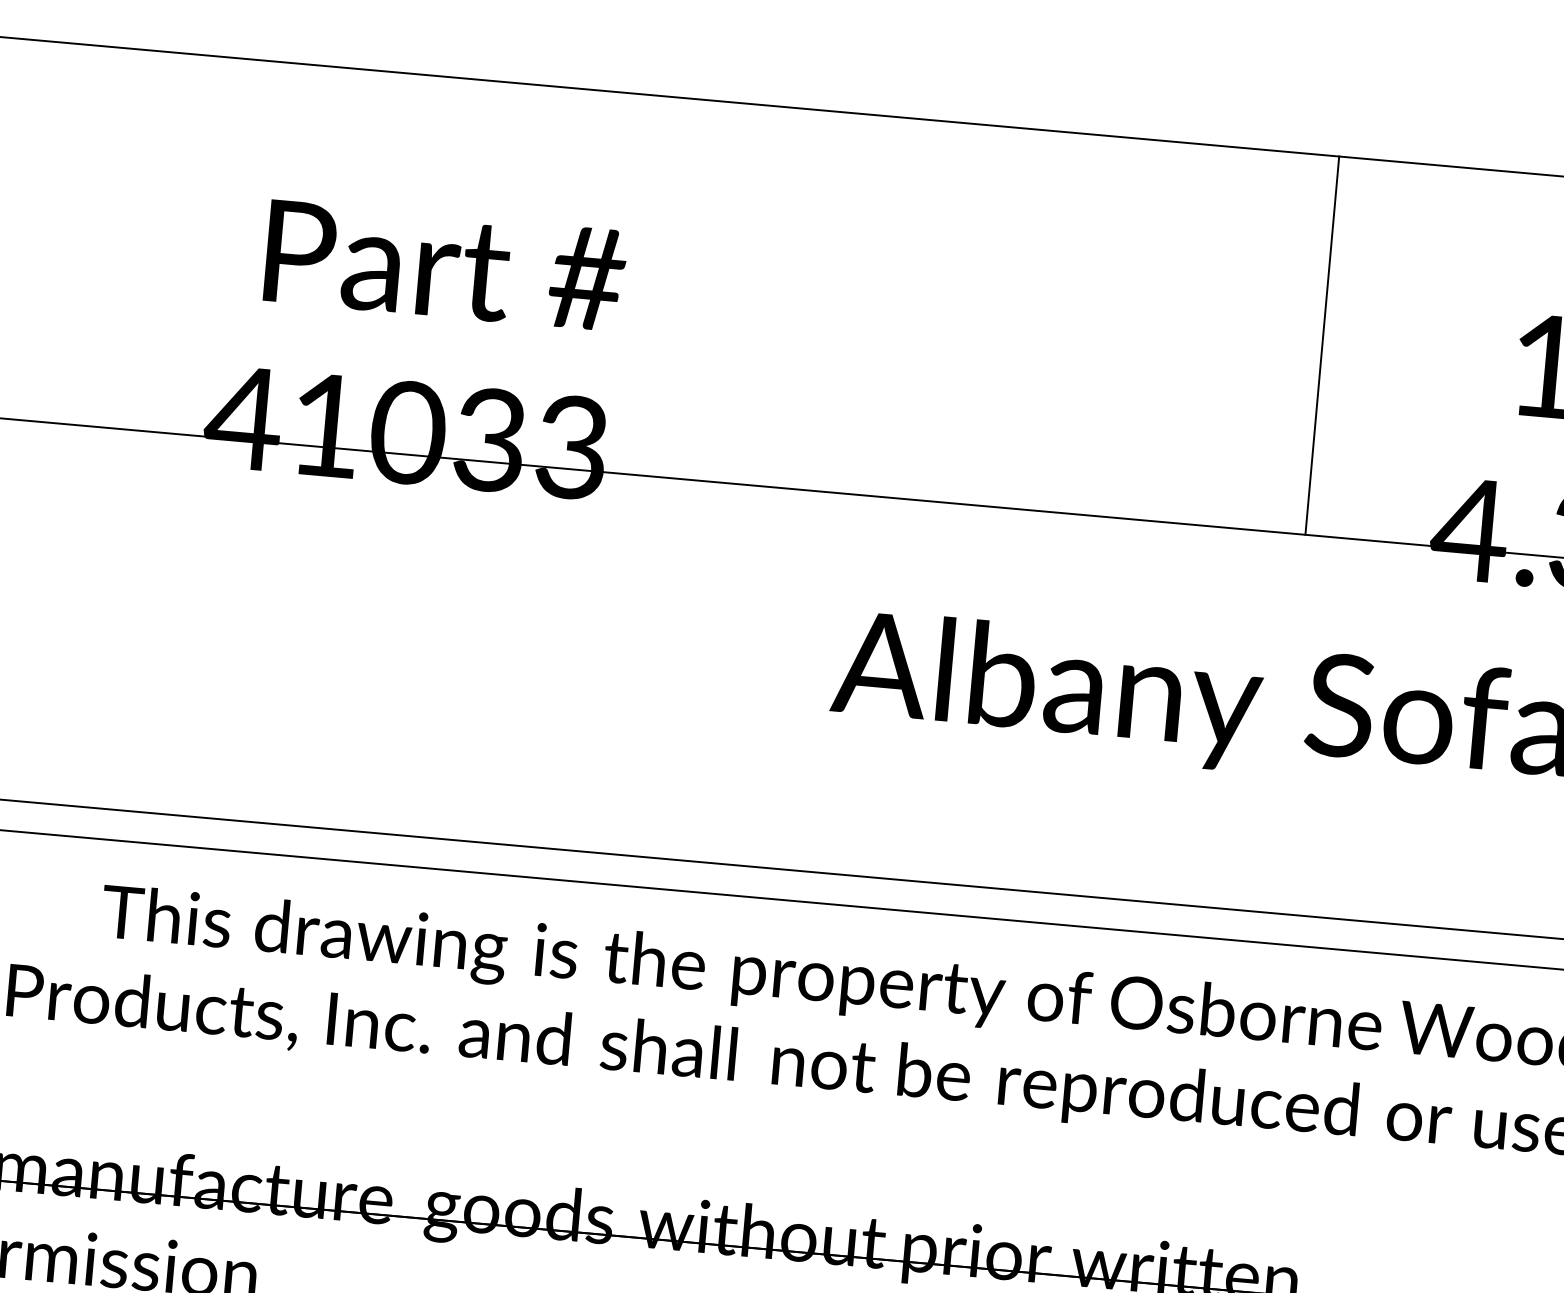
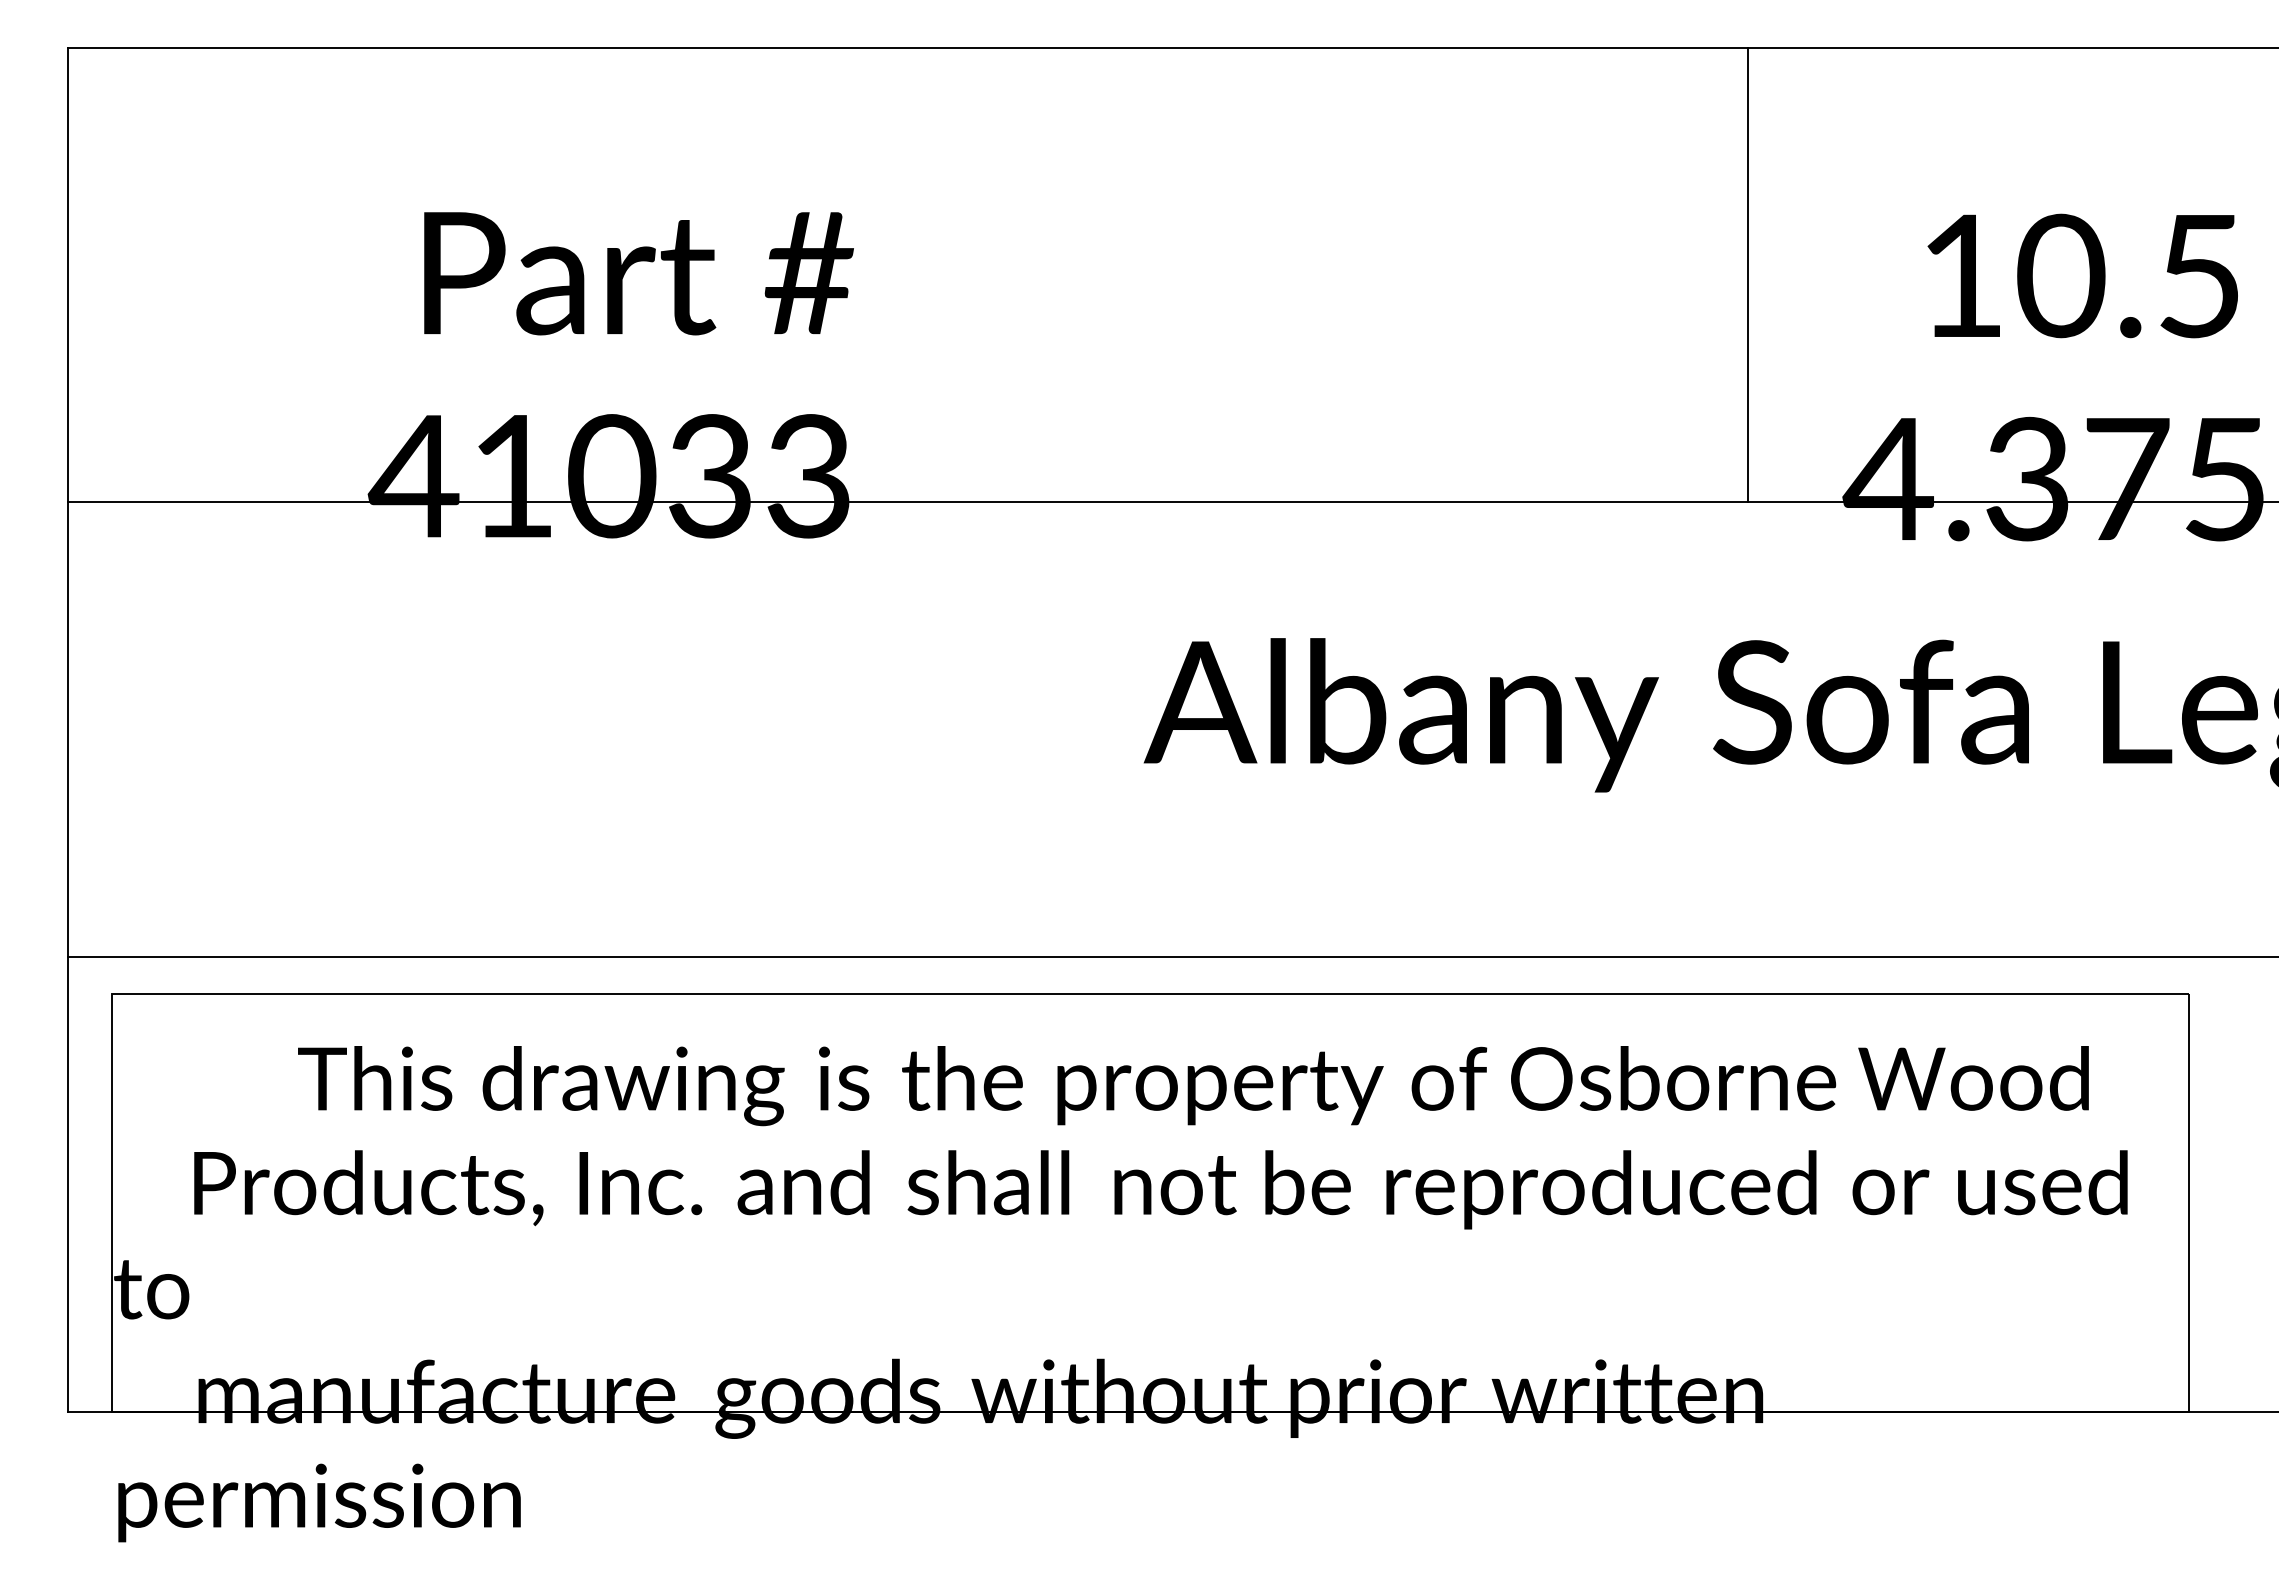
line: (1322, 345) -> (1748, 274), moved

